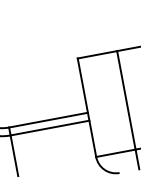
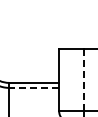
line: (125, 100) -> (83, 79), solid -> dashed
line: (50, 127) -> (34, 87), solid -> dashed

